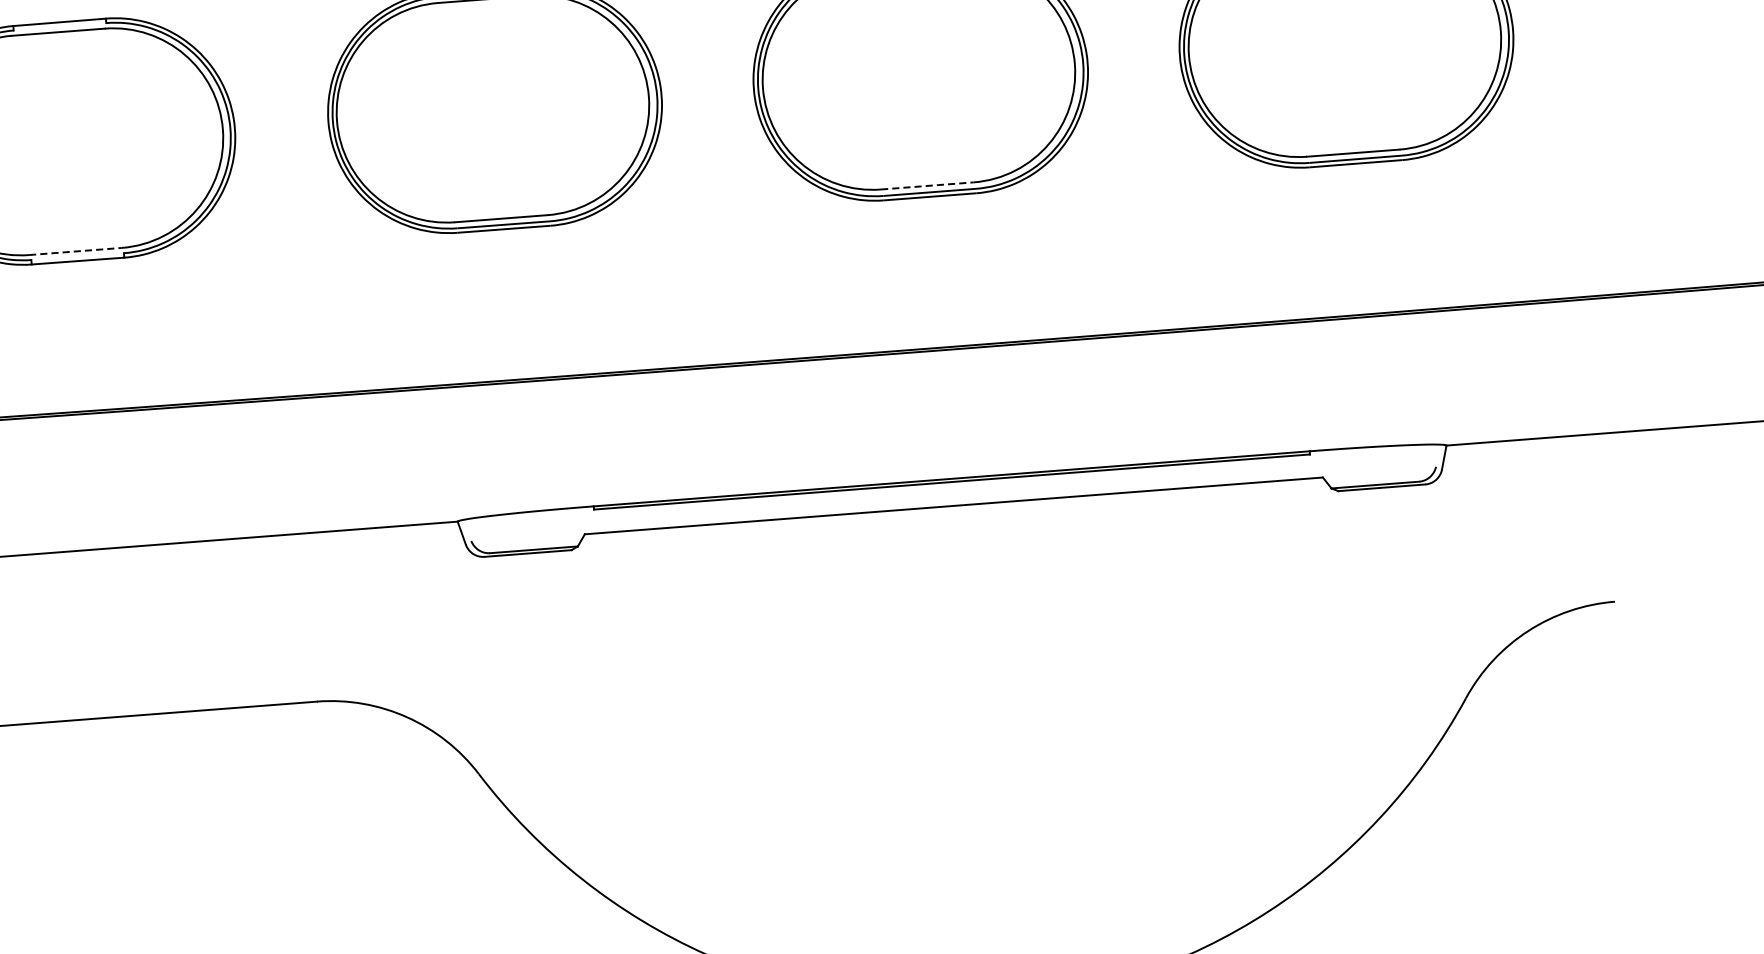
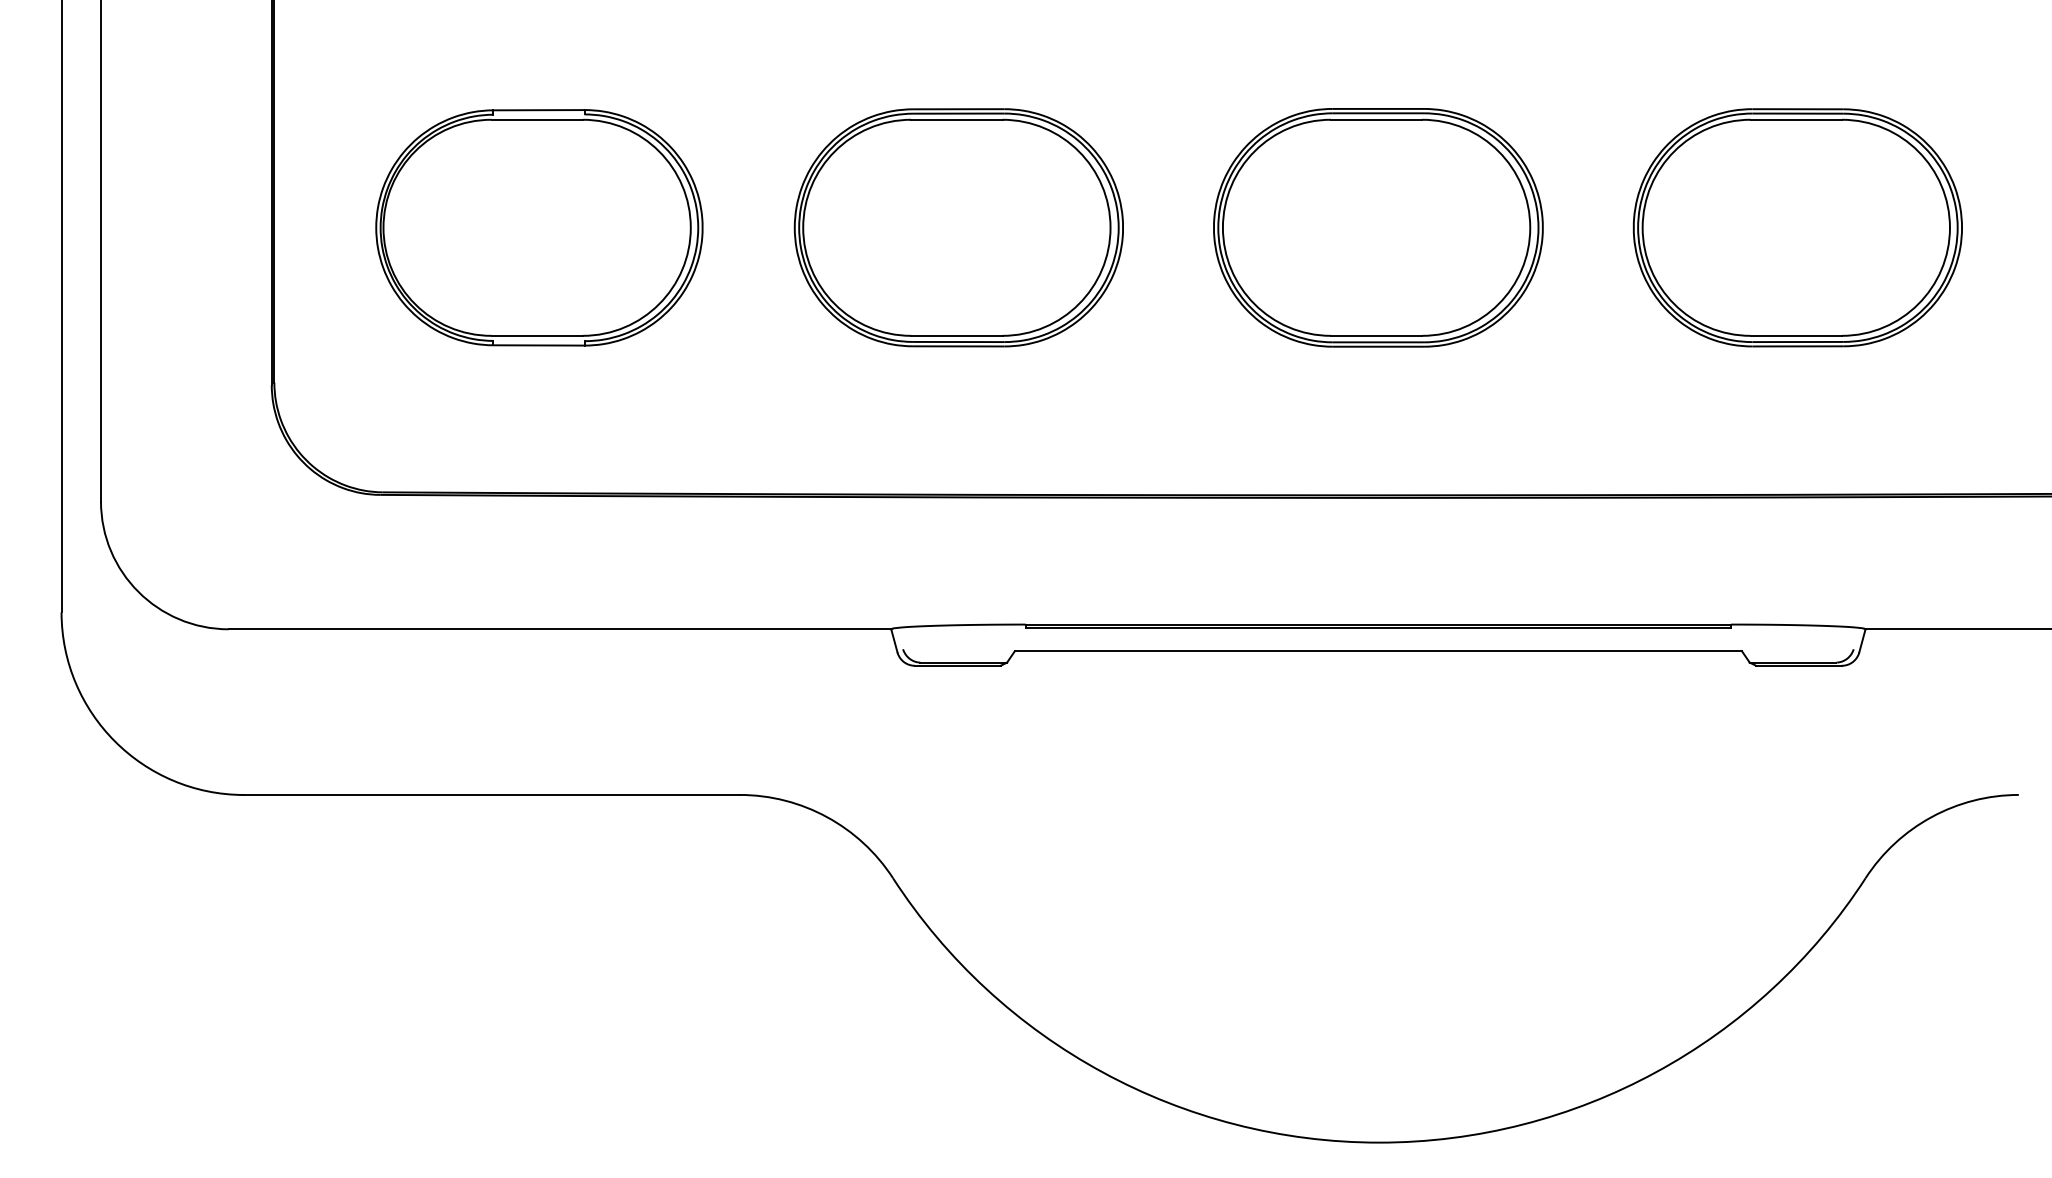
line: (927, 185) -> (1376, 335), dashed -> solid
line: (75, 251) -> (537, 335), dashed -> solid

